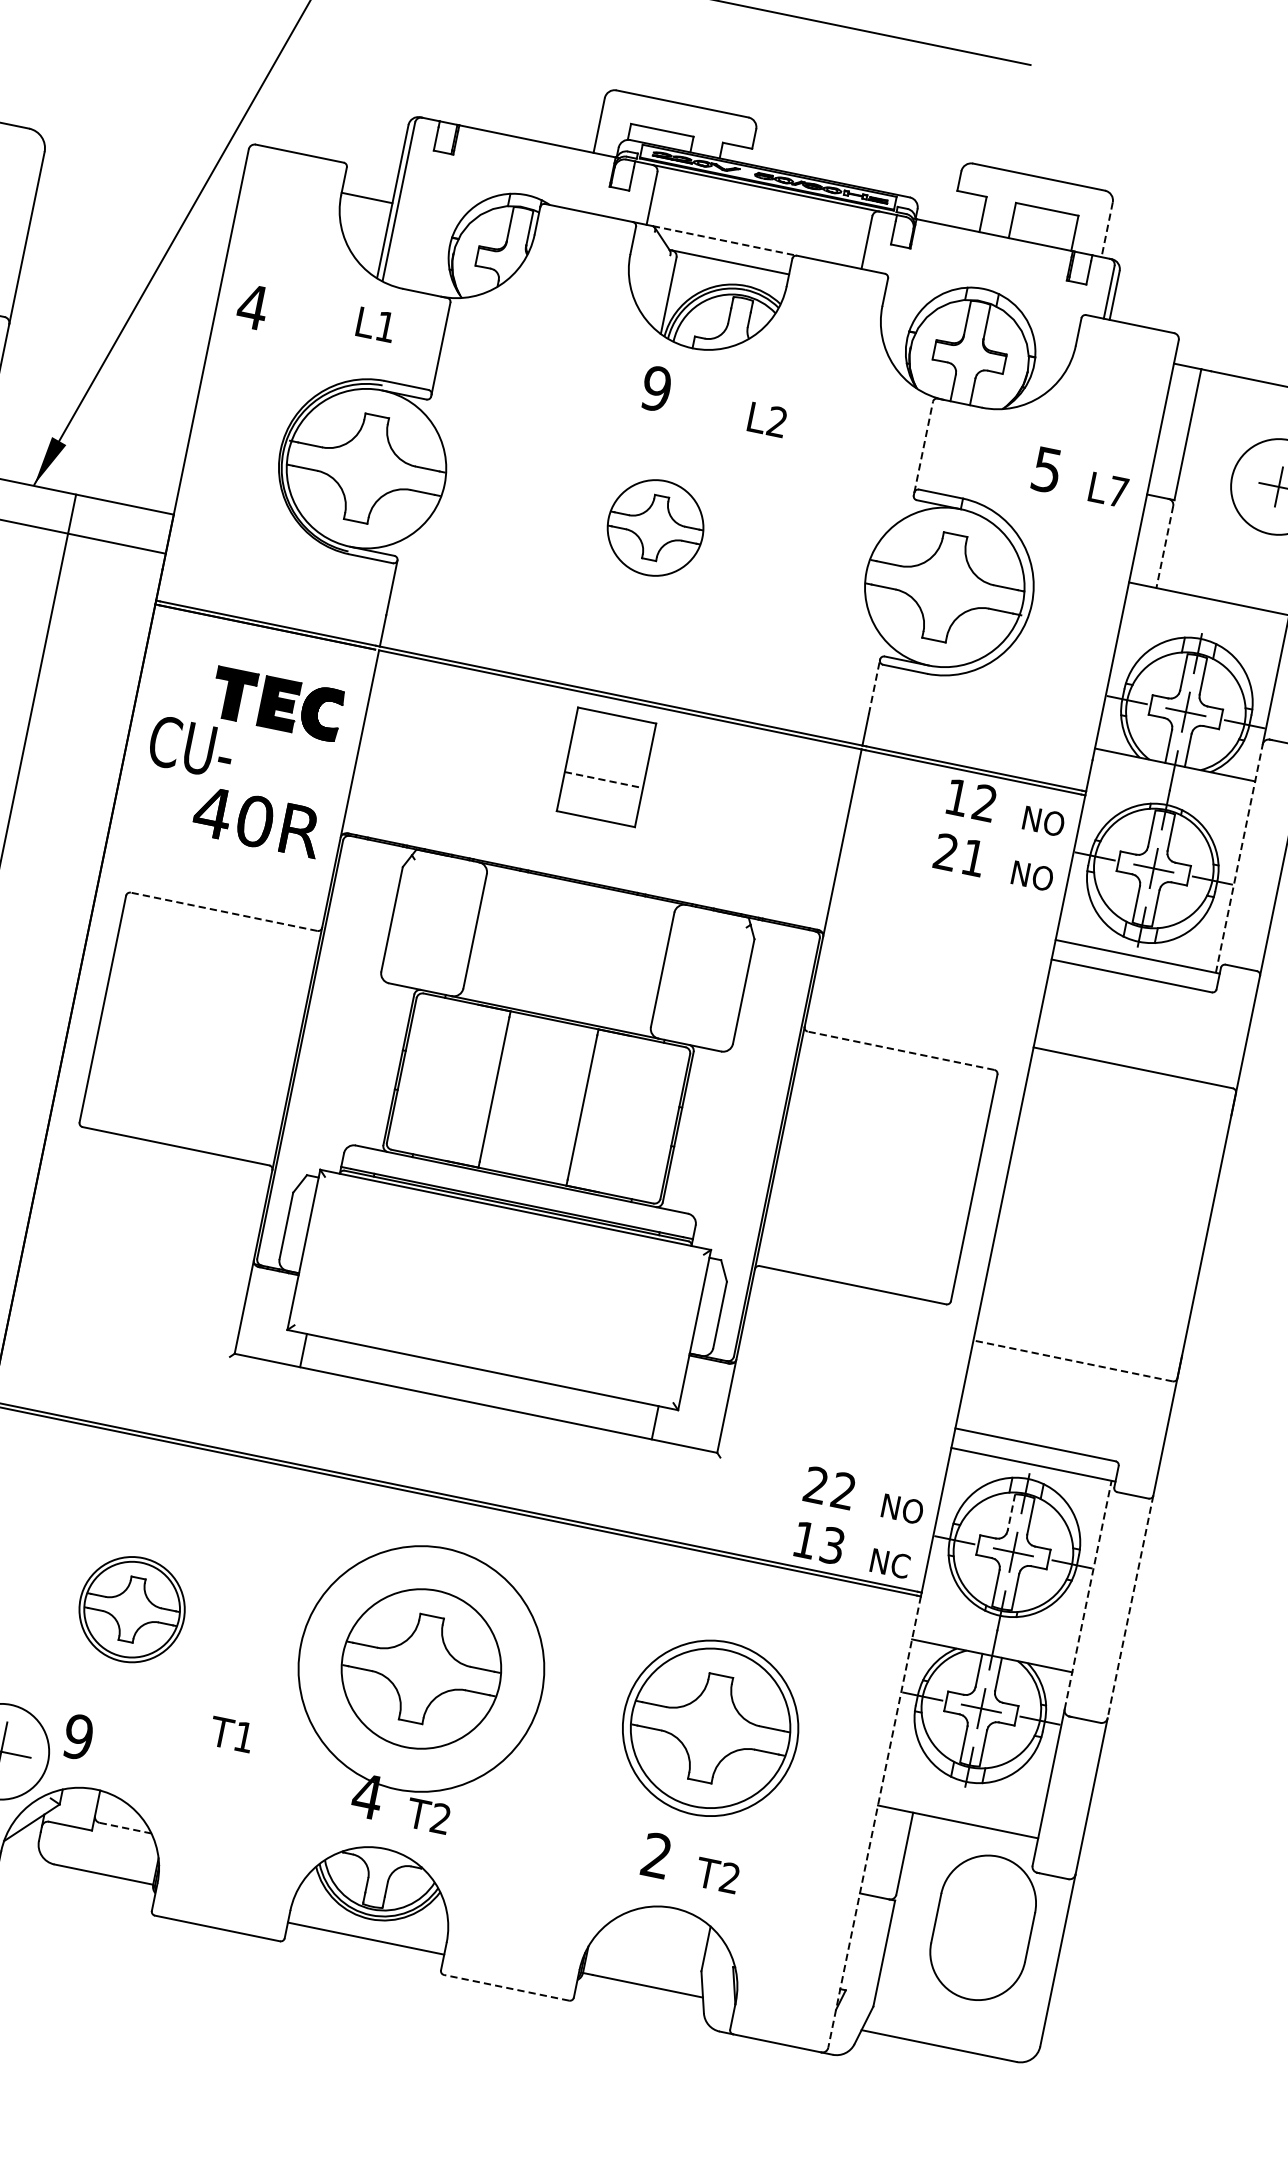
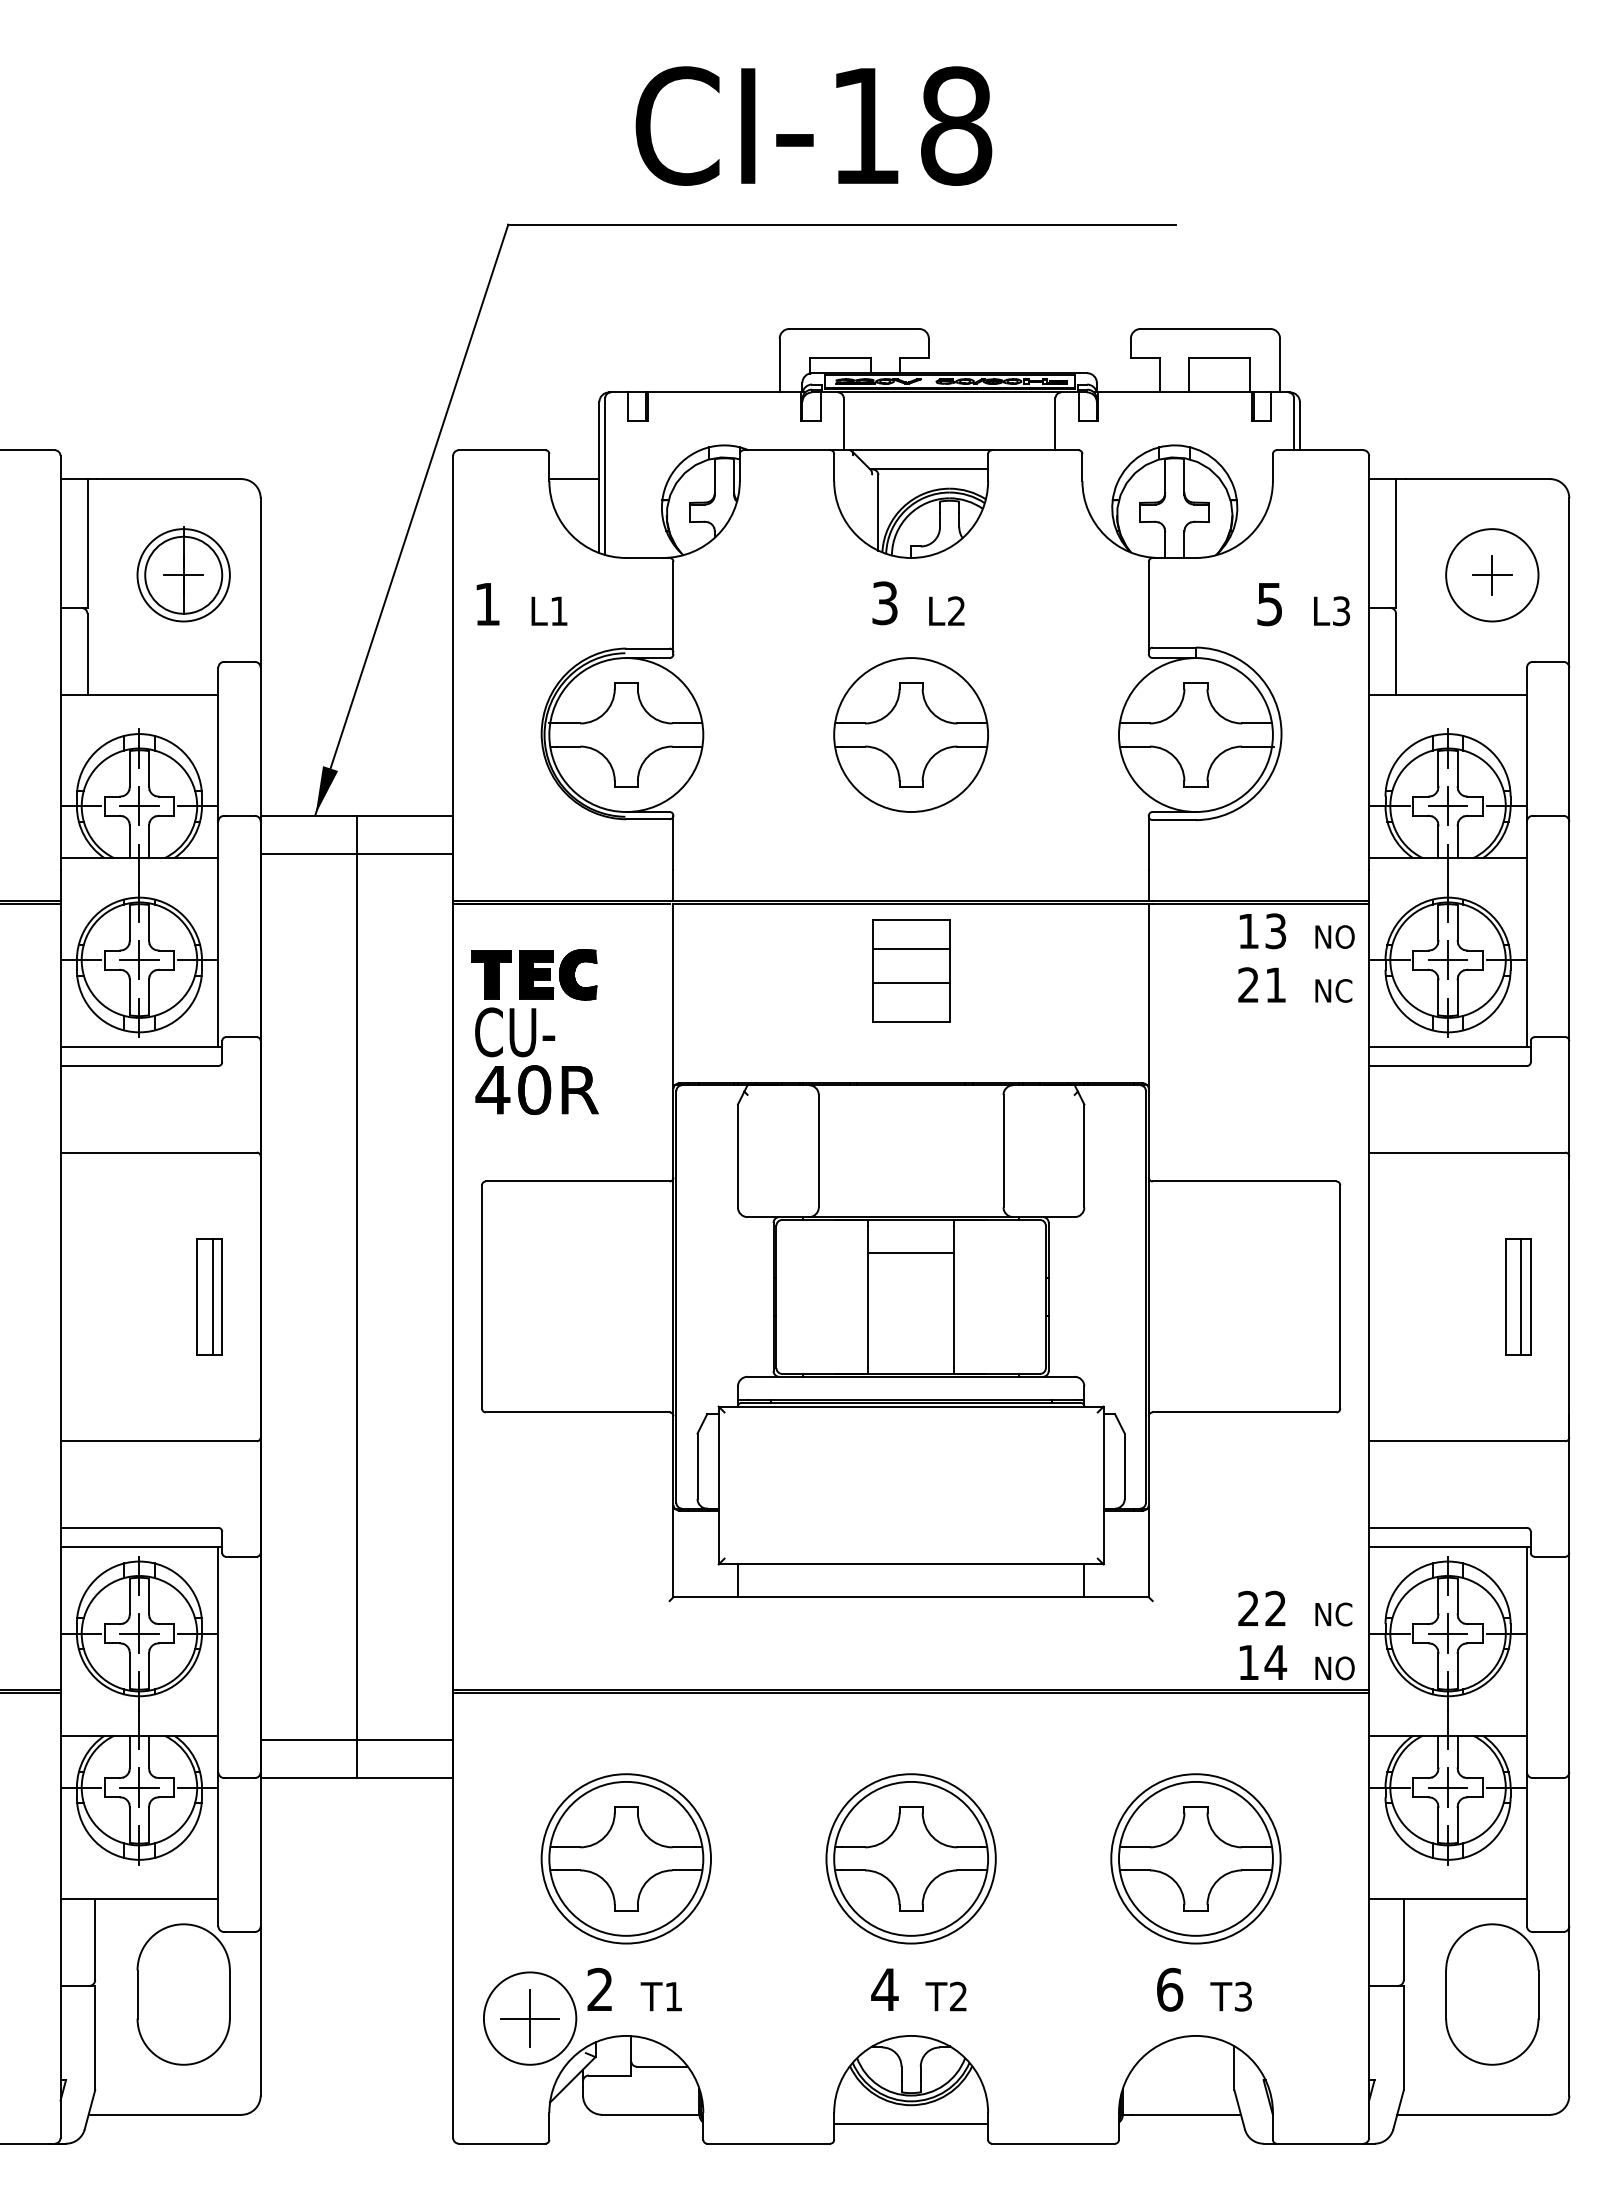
line: (1107, 229) -> (1280, 365), dashed -> solid
line: (725, 241) -> (921, 450), dashed -> solid
text: (252, 307) -> (487, 604), 4 -> 1
text: (376, 324) -> (549, 610), moved
text: (656, 388) -> (884, 603), 9 -> 3
text: (767, 419) -> (946, 610), moved
line: (923, 447) -> (1148, 606), dashed -> solid
text: (1118, 492) -> (1341, 611), L7 -> L3
part: (655, 527) -> (910, 734), size x1.67
line: (1165, 547) -> (1396, 654), dashed -> solid
line: (874, 686) -> (1148, 842), dashed -> solid
part: (277, 703) -> (534, 974), moved
line: (610, 744) -> (910, 948), added
line: (604, 780) -> (911, 983), dashed -> solid
text: (984, 803) -> (1275, 931), 12 -> 13
text: (257, 821) -> (536, 1089), moved
line: (1238, 858) -> (1526, 934), dashed -> solid
text: (1046, 878) -> (1348, 990), NO -> NC
line: (223, 911) -> (577, 1181), dashed -> solid
line: (901, 1050) -> (1244, 1181), dashed -> solid
line: (546, 1054) -> (910, 1253), added
part: (1155, 1224) -> (1518, 1296), added
line: (1072, 1360) -> (1466, 1441), dashed -> solid
text: (915, 1511) -> (1347, 1614), NO -> NC
line: (1011, 1512) -> (1438, 1596), dashed -> solid
text: (832, 1545) -> (1275, 1662), 13 -> 14
text: (904, 1566) -> (1347, 1668), NC -> NO
line: (1087, 1594) -> (1526, 1659), dashed -> solid
line: (1130, 1606) -> (1569, 1662), dashed -> solid
part: (131, 1609) -> (625, 1858), size x1.67
circle: (420, 1668) -> (910, 1858), size x0.71
text: (230, 1734) -> (660, 1996), moved
text: (78, 1736) -> (600, 1989), 9 -> 2
line: (874, 1823) -> (1369, 1916), dashed -> solid
line: (125, 1827) -> (662, 2066), dashed -> solid
text: (657, 1855) -> (1170, 1989), 2 -> 6
text: (729, 1877) -> (1242, 1996), T2 -> T3
line: (506, 1987) -> (1053, 2143), dashed -> solid

